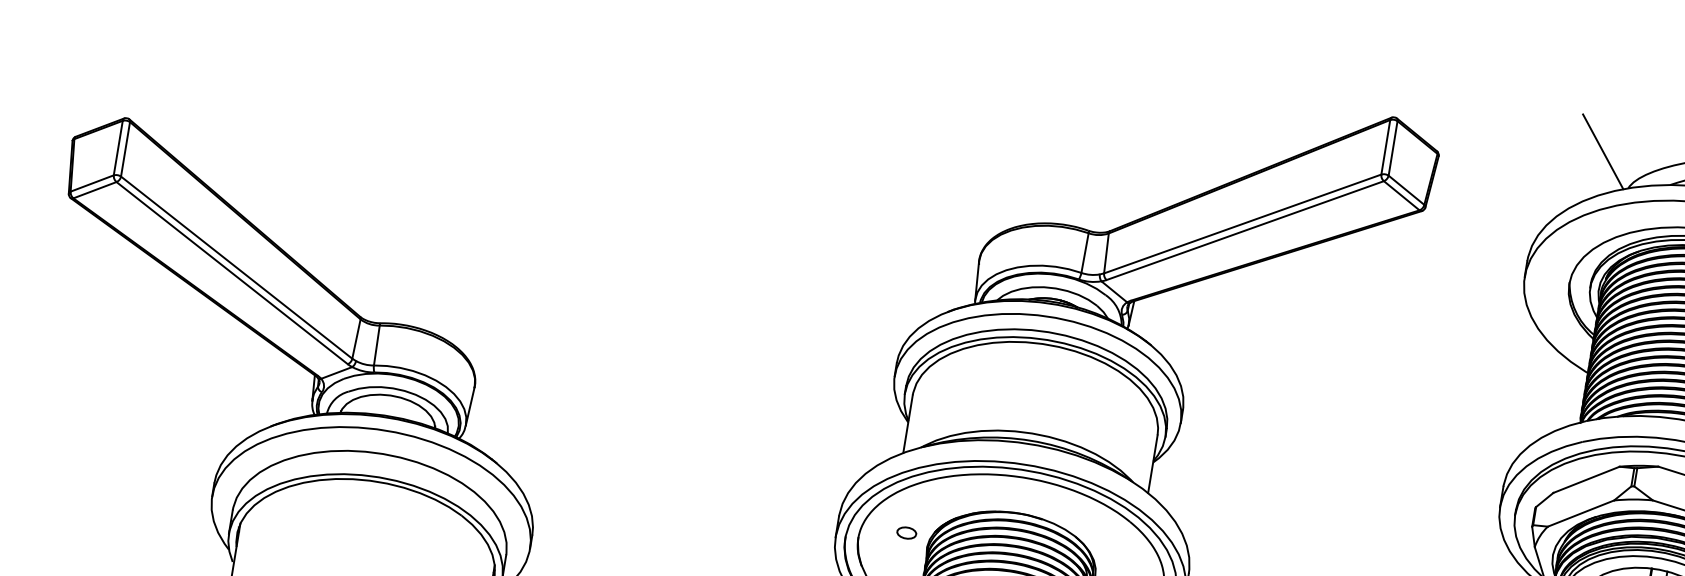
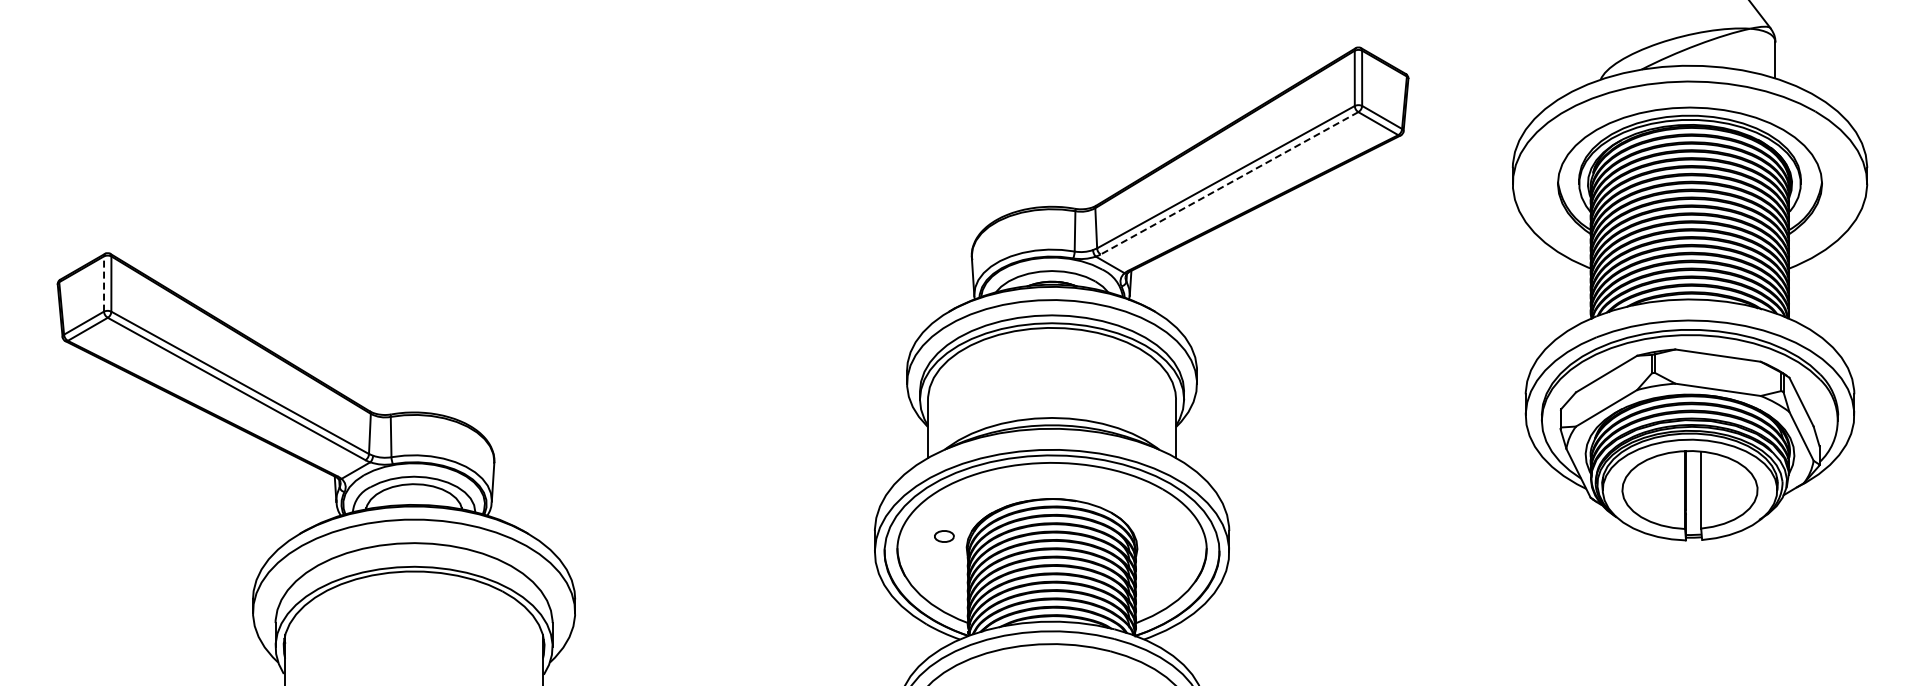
line: (118, 148) -> (104, 284), solid -> dashed
line: (1602, 151) -> (1569, 47), removed
line: (1245, 230) -> (1229, 183), solid -> dashed

